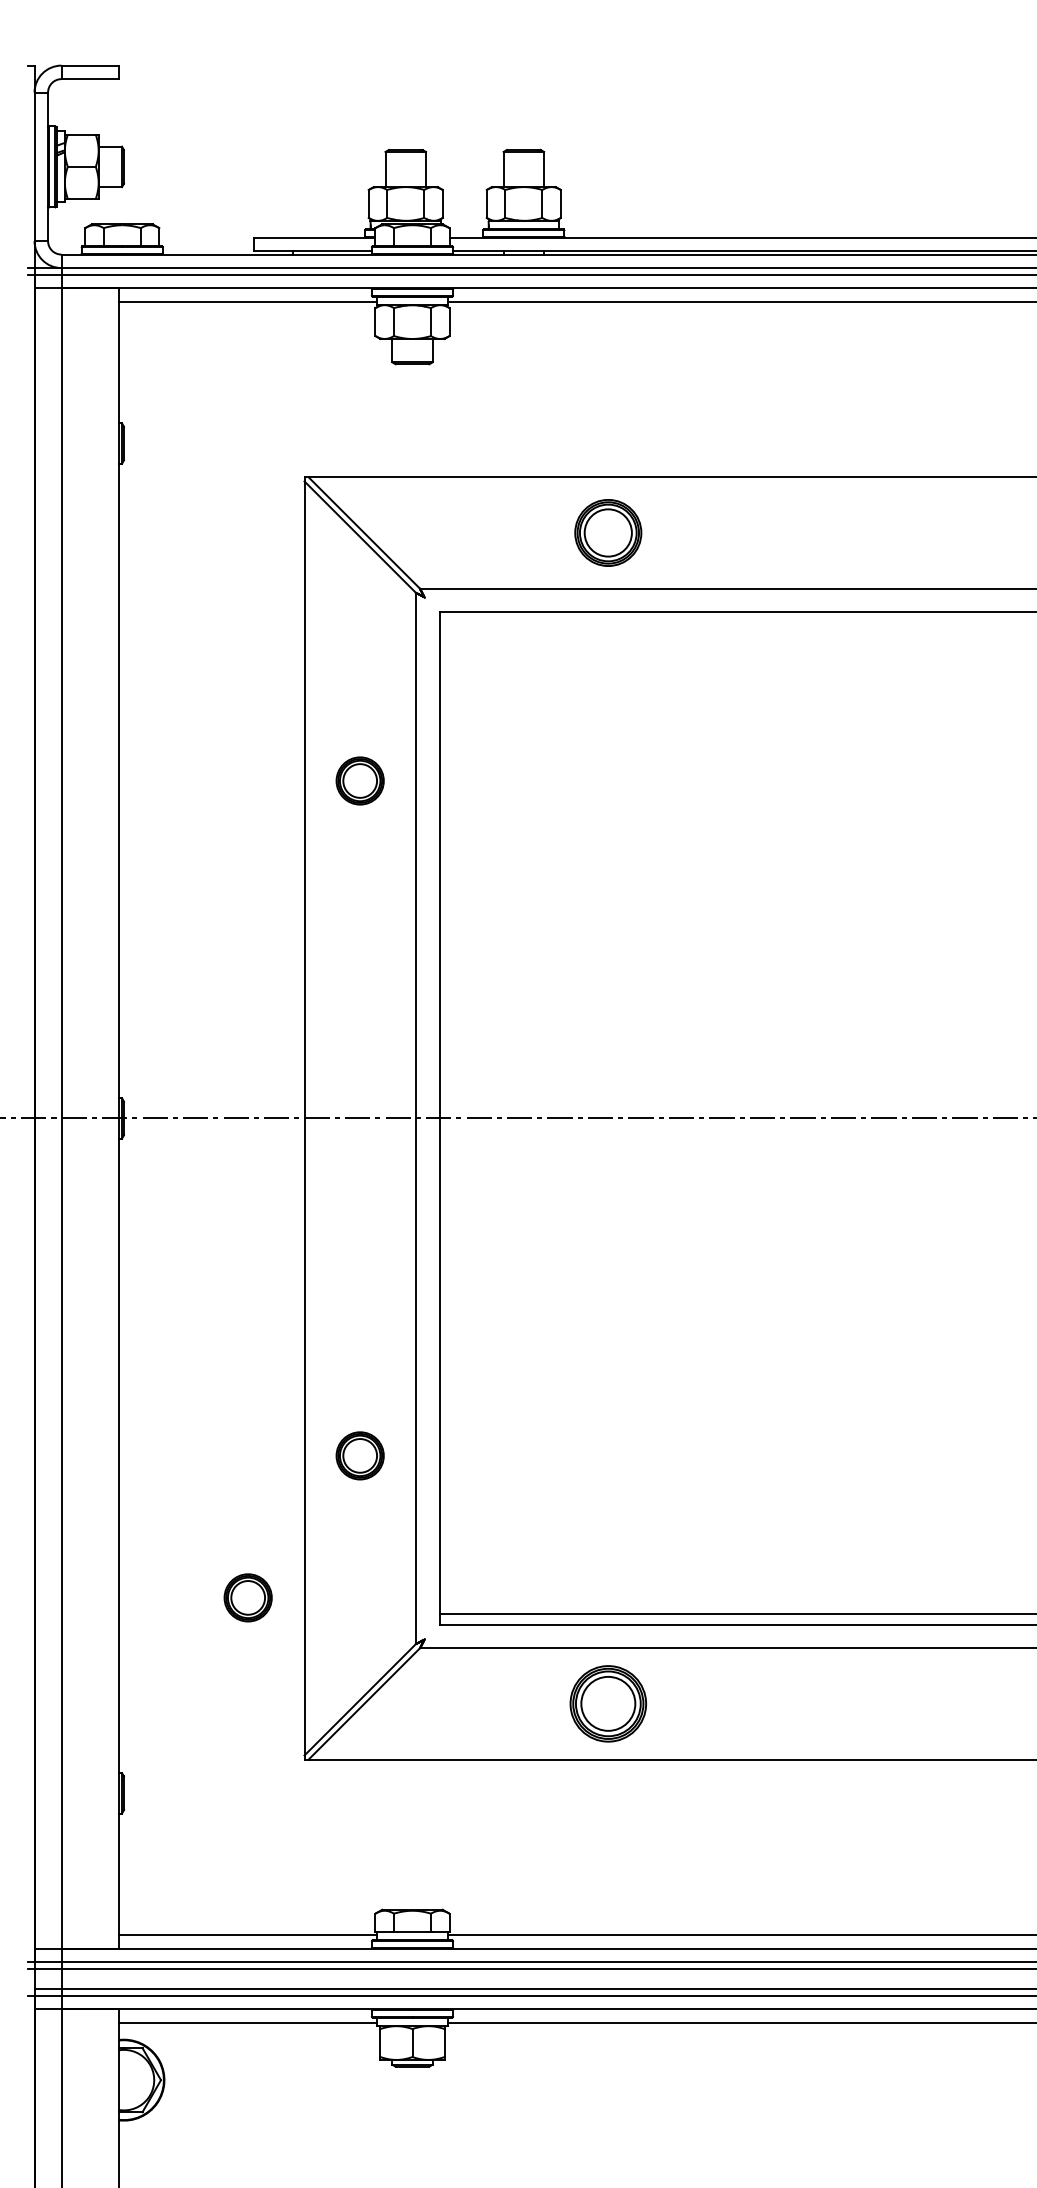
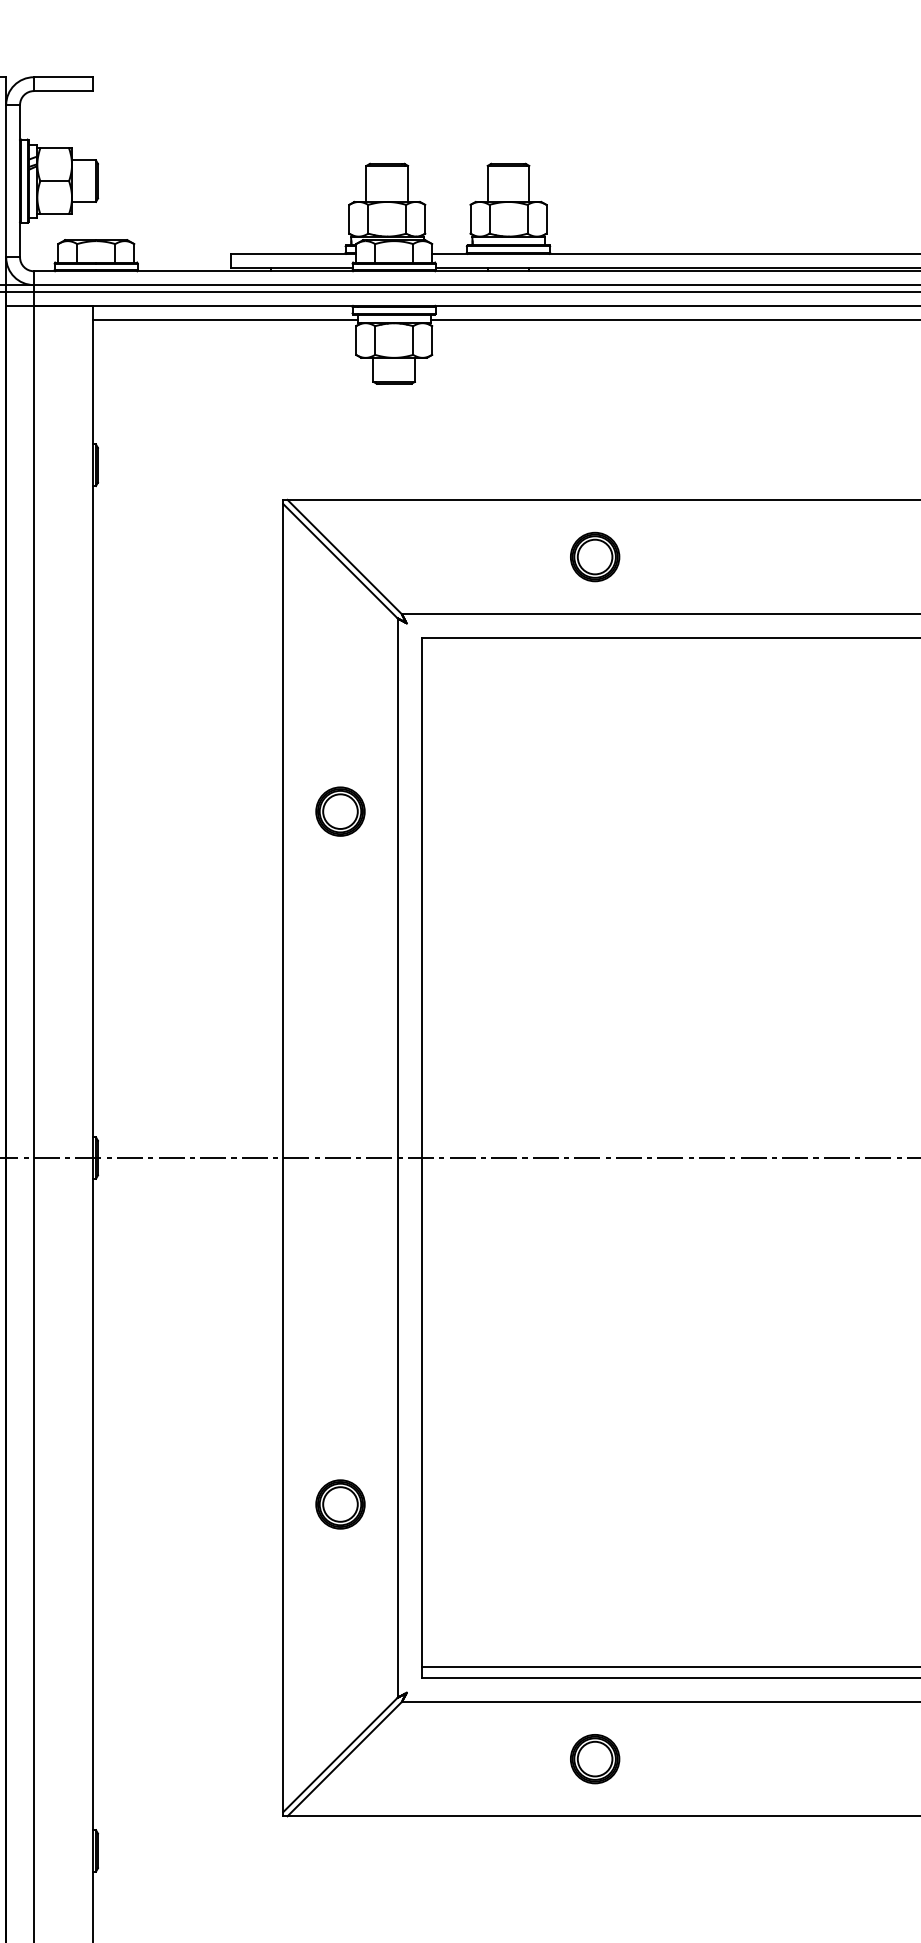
part: (607, 532) -> (594, 556), size x0.71
part: (247, 1597) -> (224, 1649), removed
part: (607, 1703) -> (594, 1758), size x0.62

